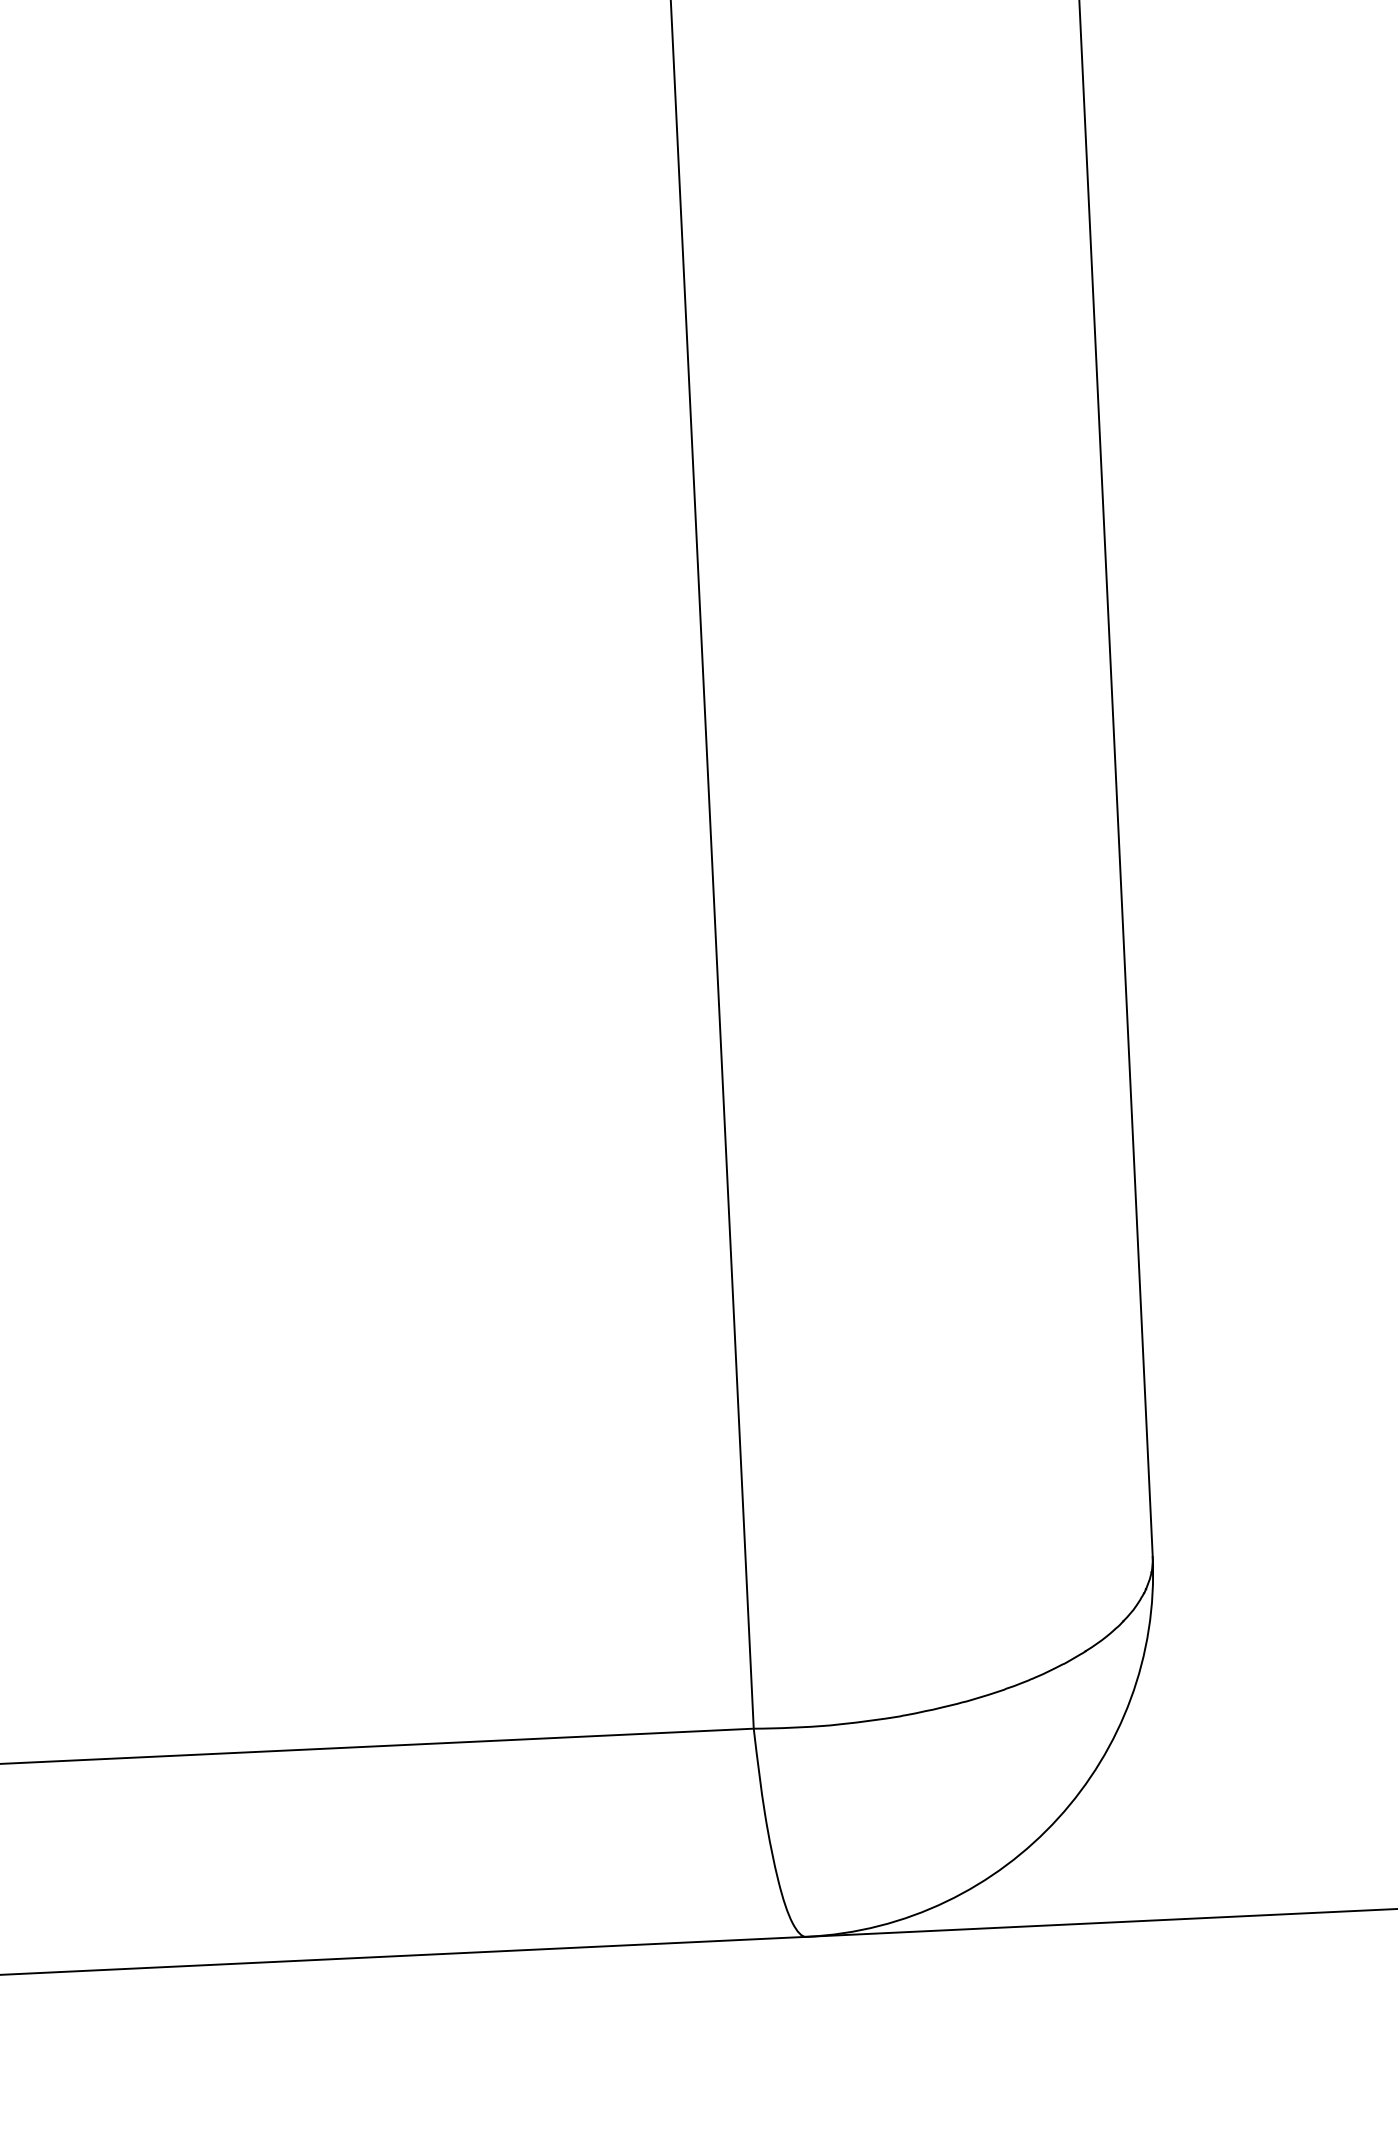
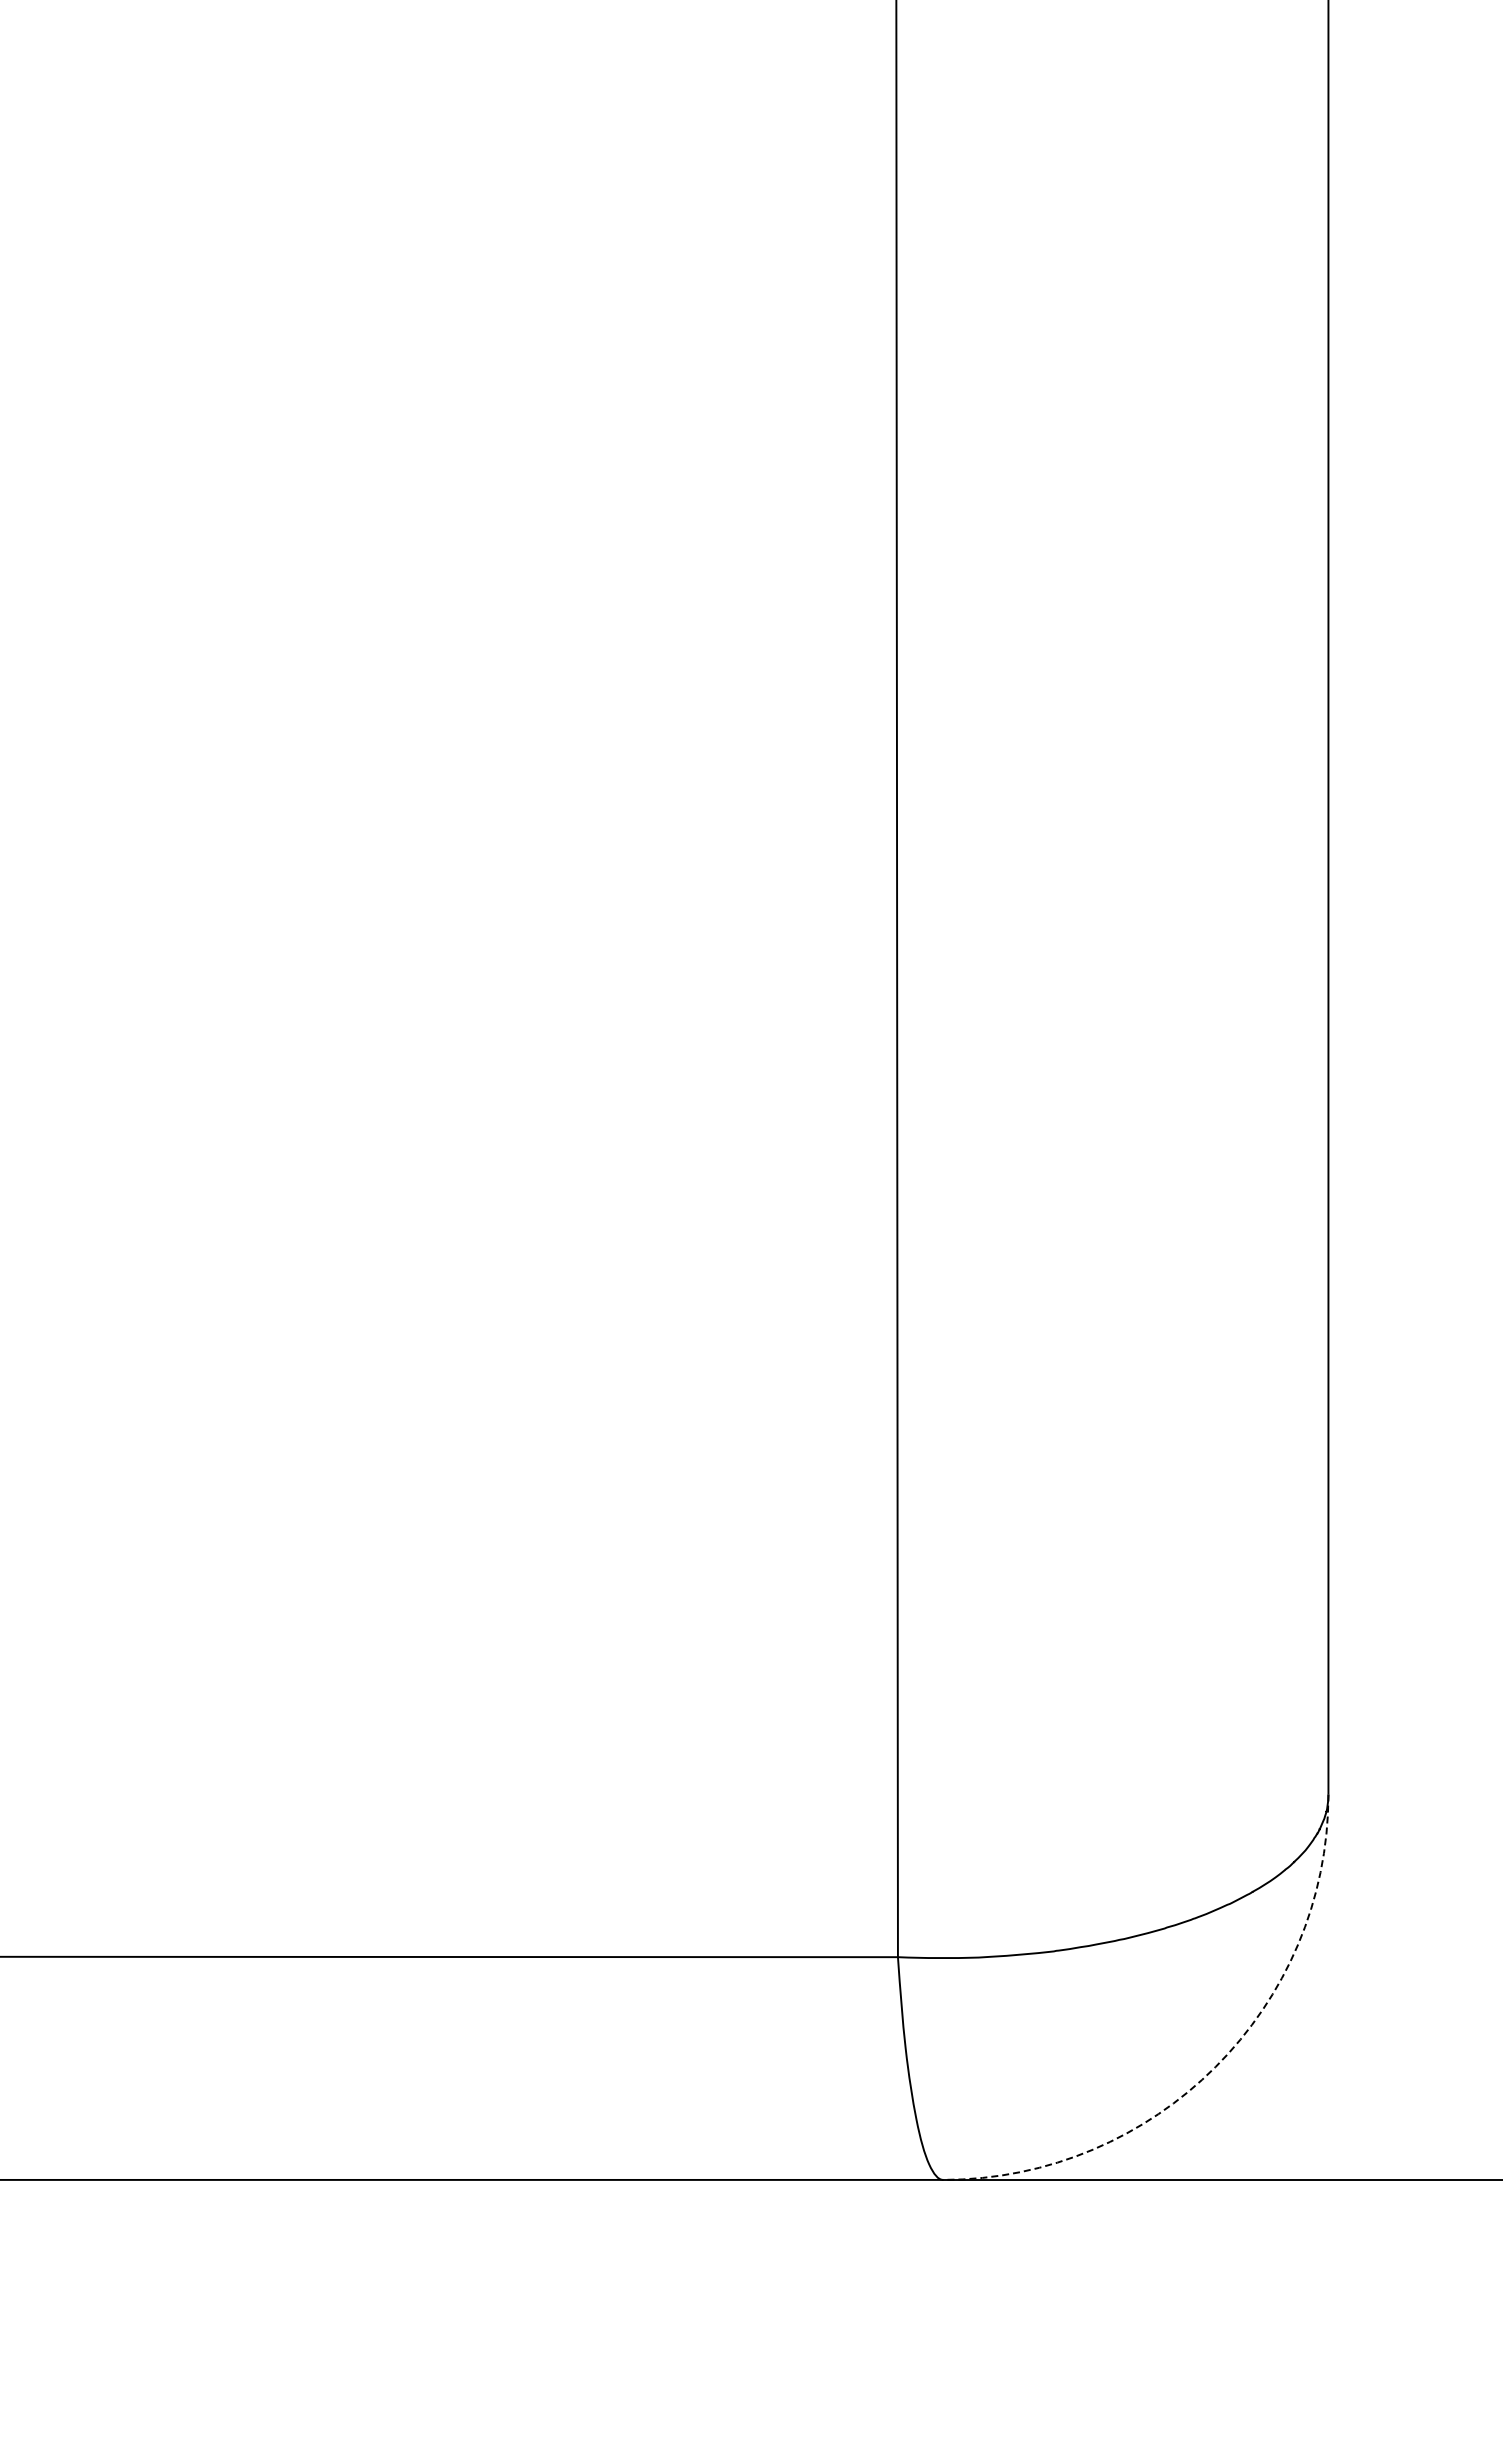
arc: (1058, 1818) -> (1215, 2067), solid -> dashed

